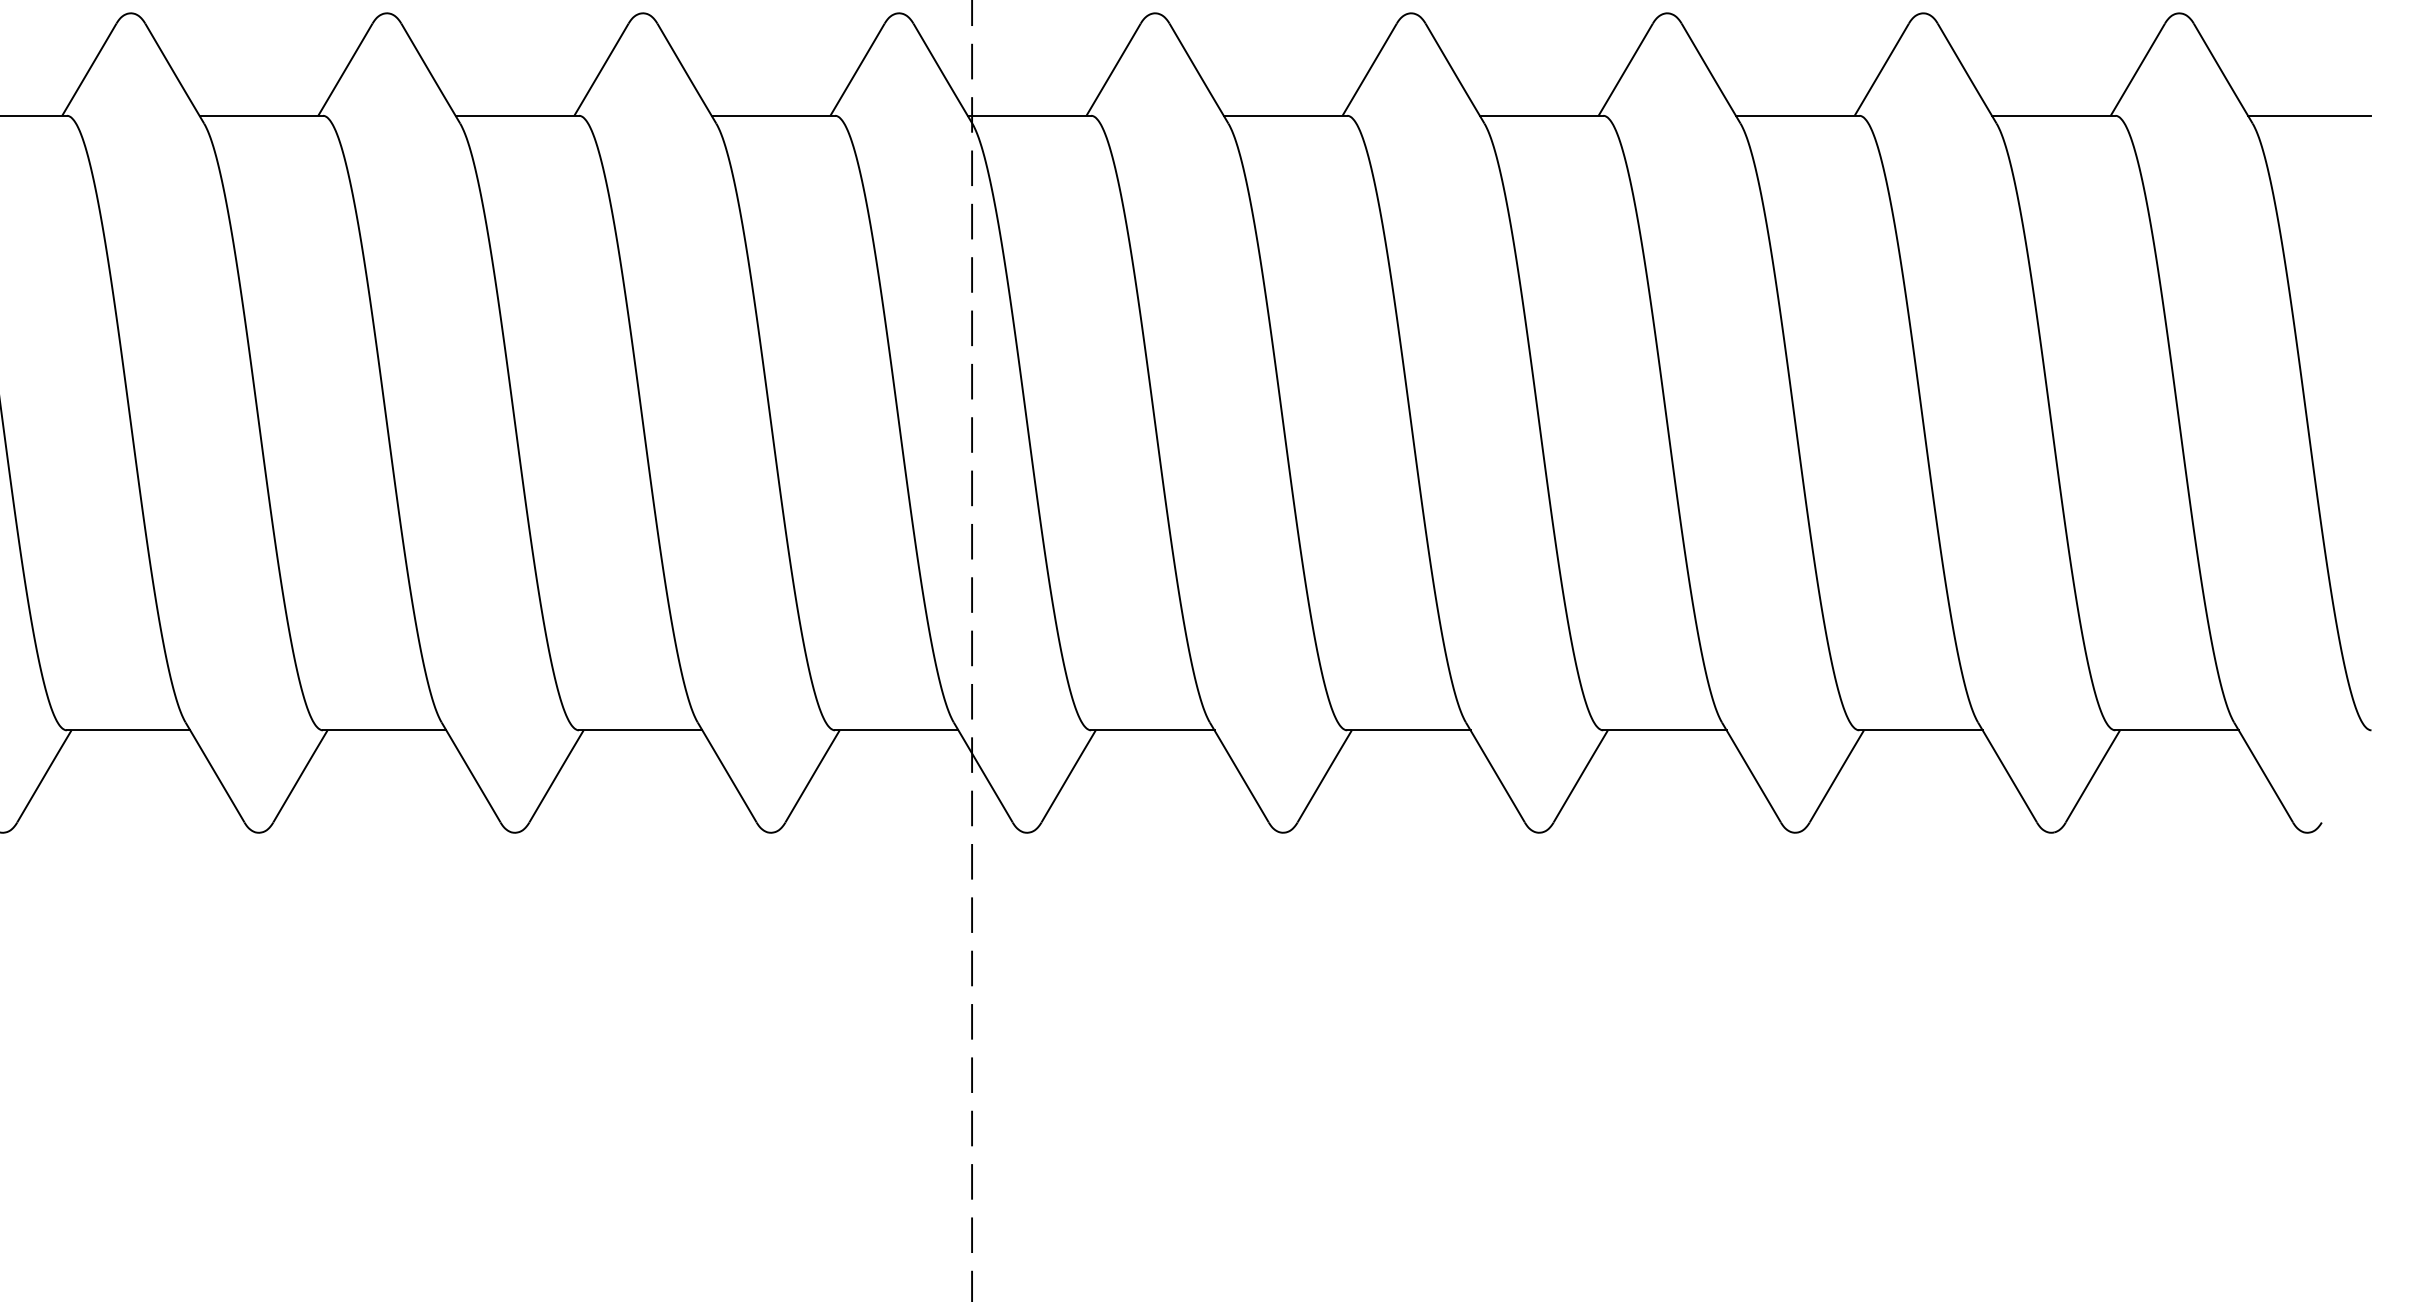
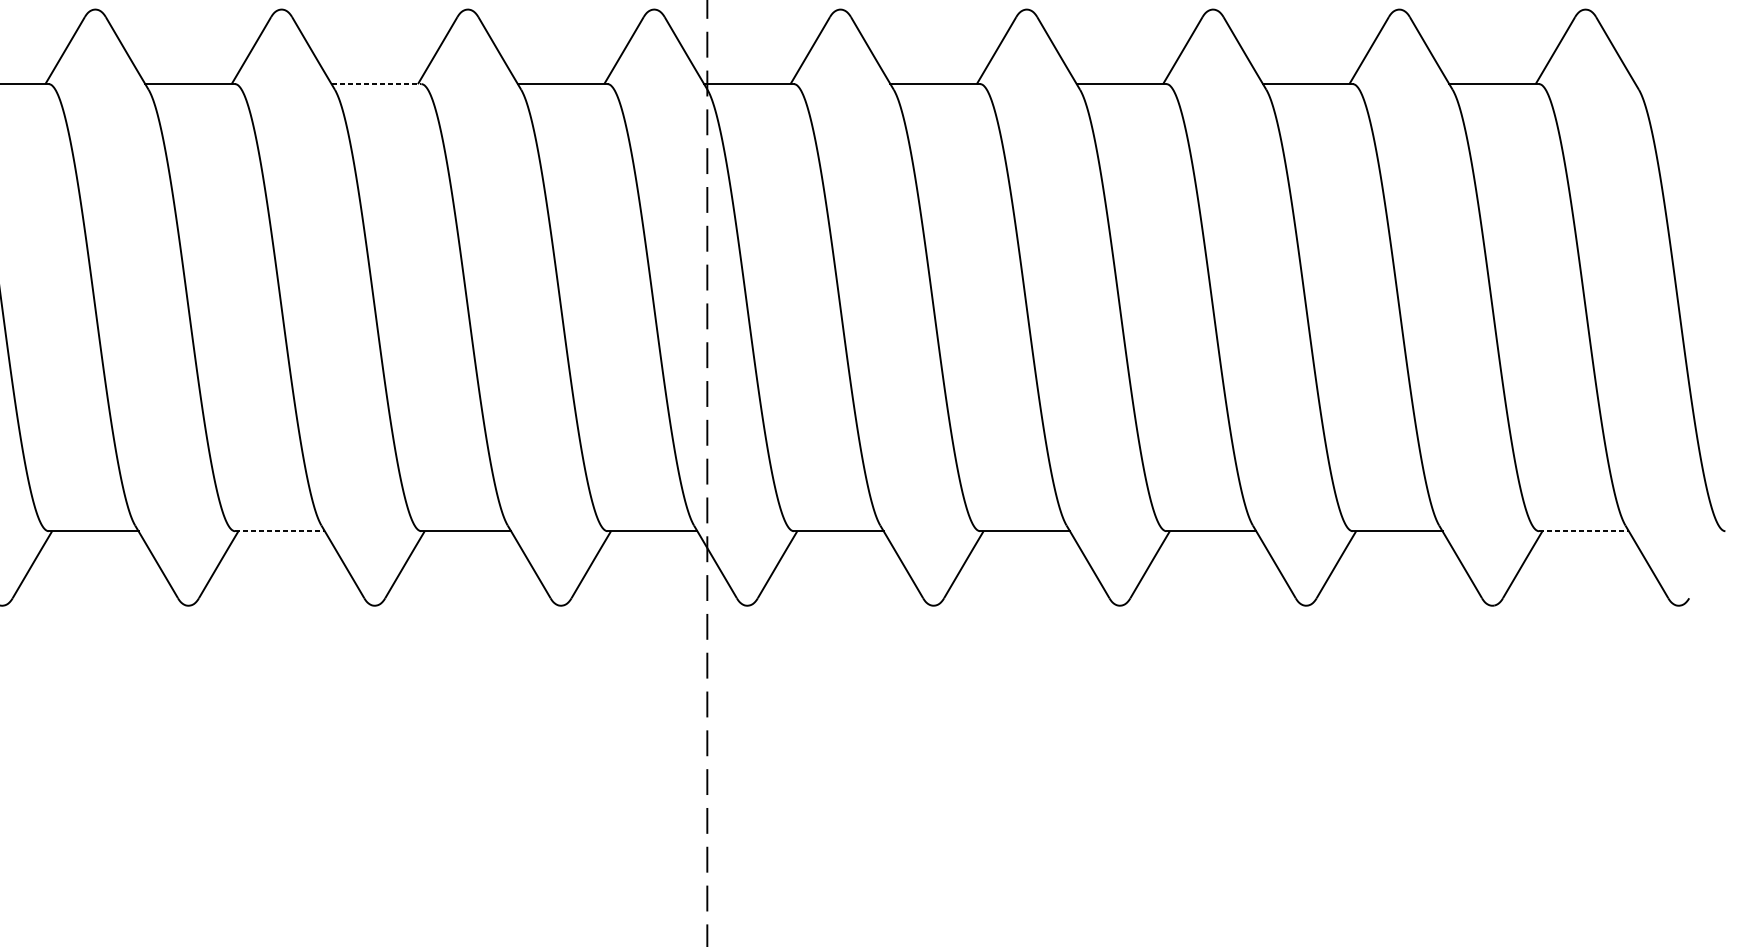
line: (517, 115) -> (376, 83), solid -> dashed
line: (2309, 115) -> (1680, 83), removed
line: (384, 730) -> (279, 531), solid -> dashed
line: (2177, 730) -> (1584, 531), solid -> dashed

